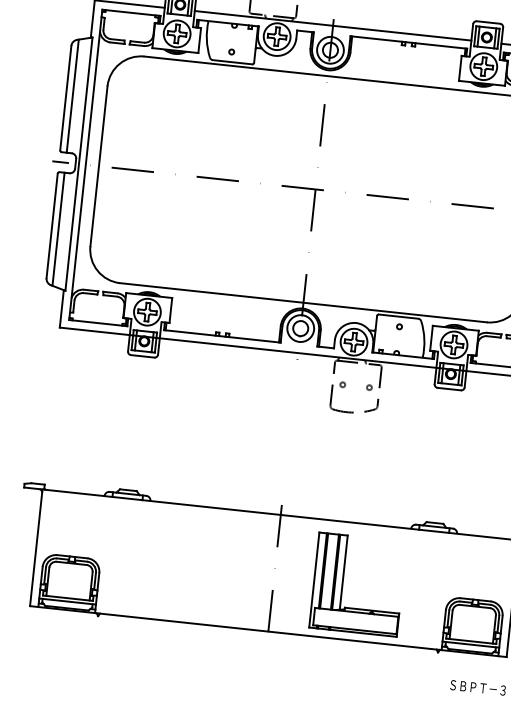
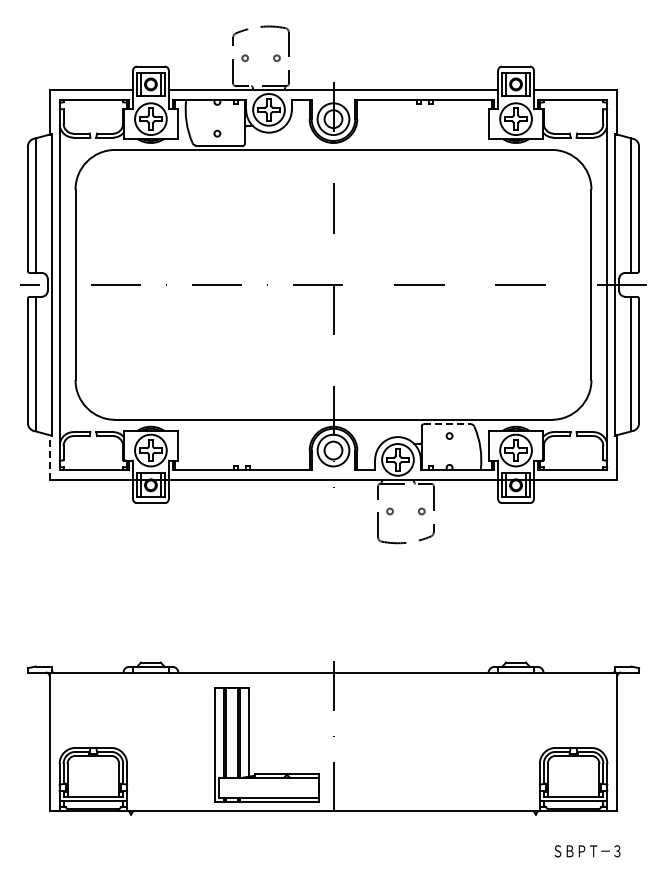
line: (61, 308) -> (49, 456), solid -> dashed
line: (398, 316) -> (447, 424), solid -> dashed
part: (343, 582) -> (249, 744), moved

